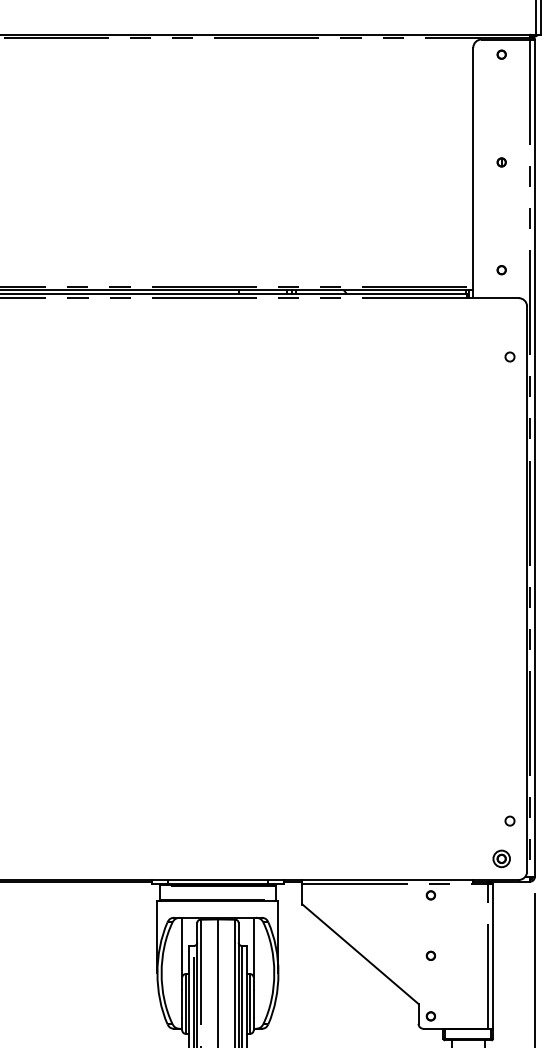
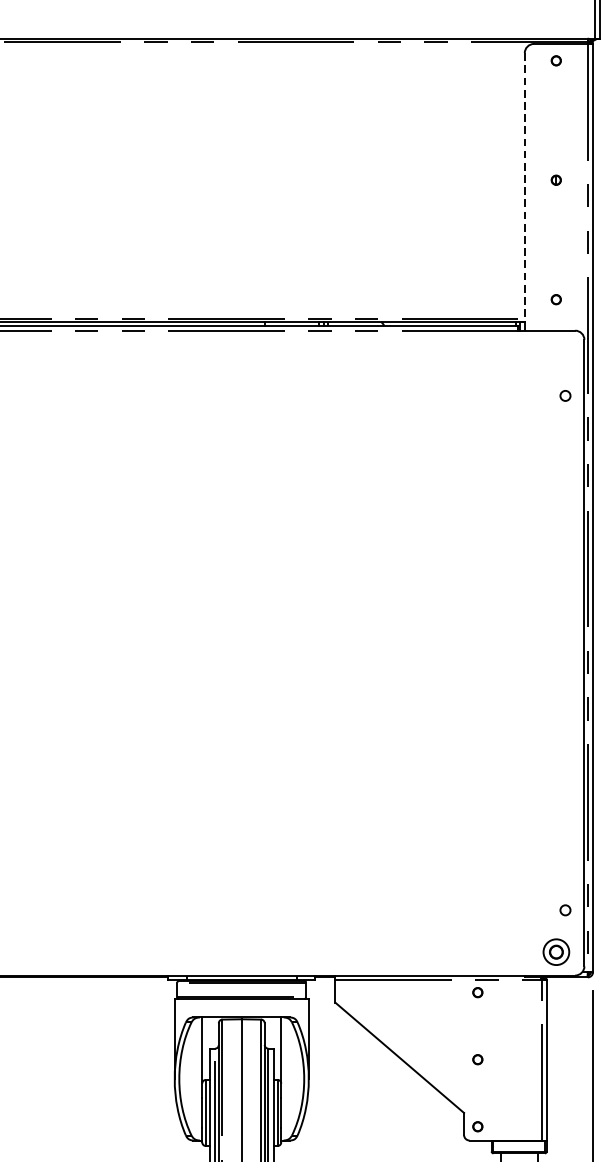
line: (473, 169) -> (525, 188), solid -> dashed
part: (501, 858) -> (556, 951), size x1.4

